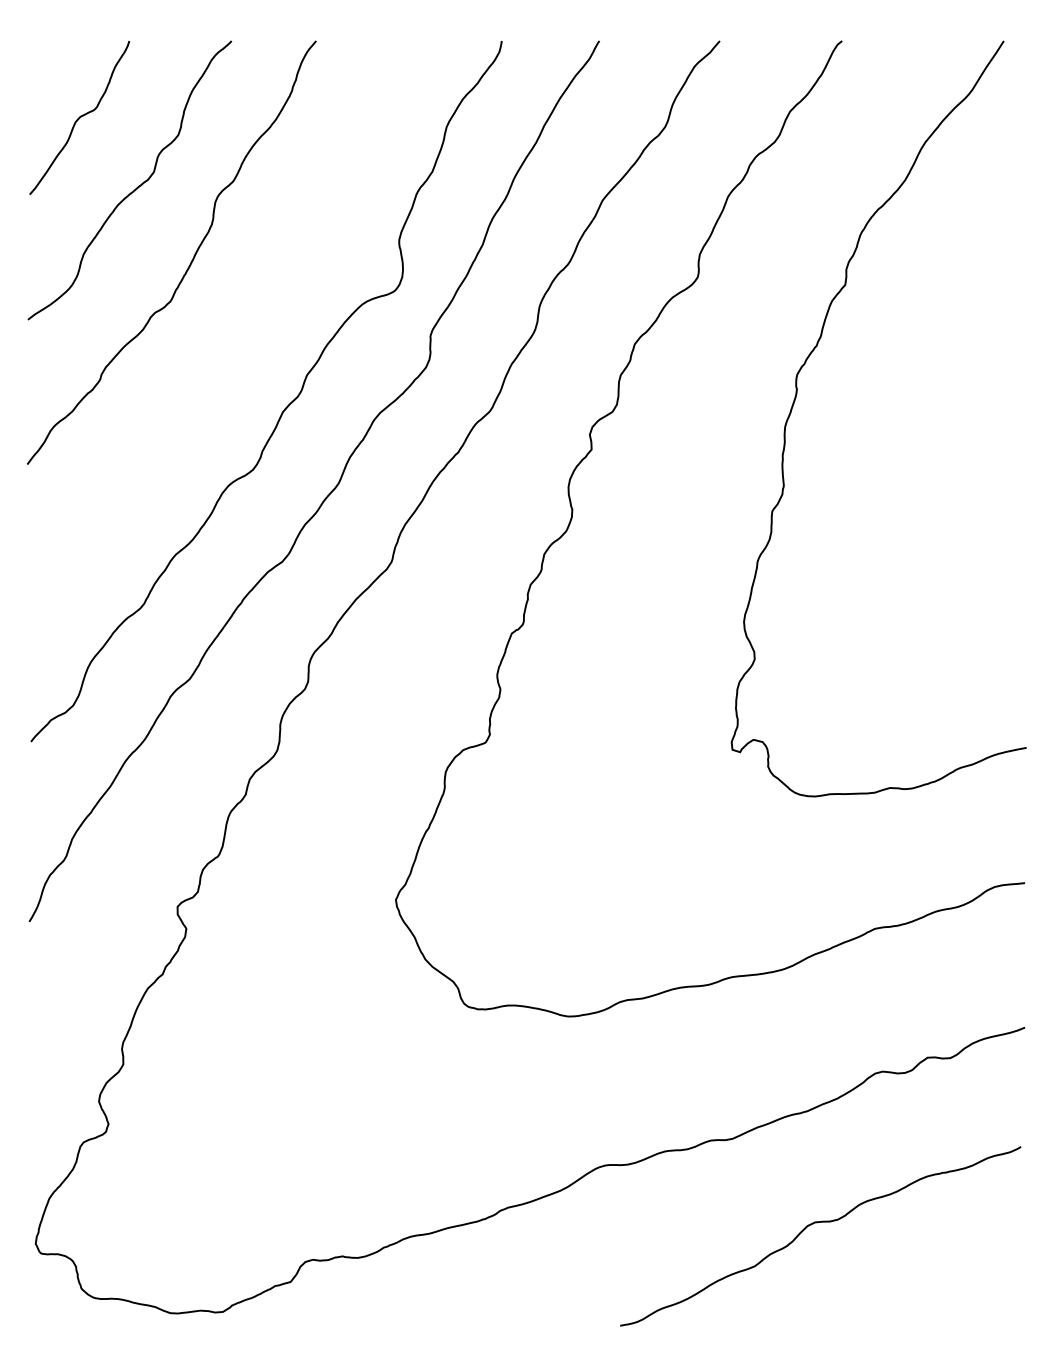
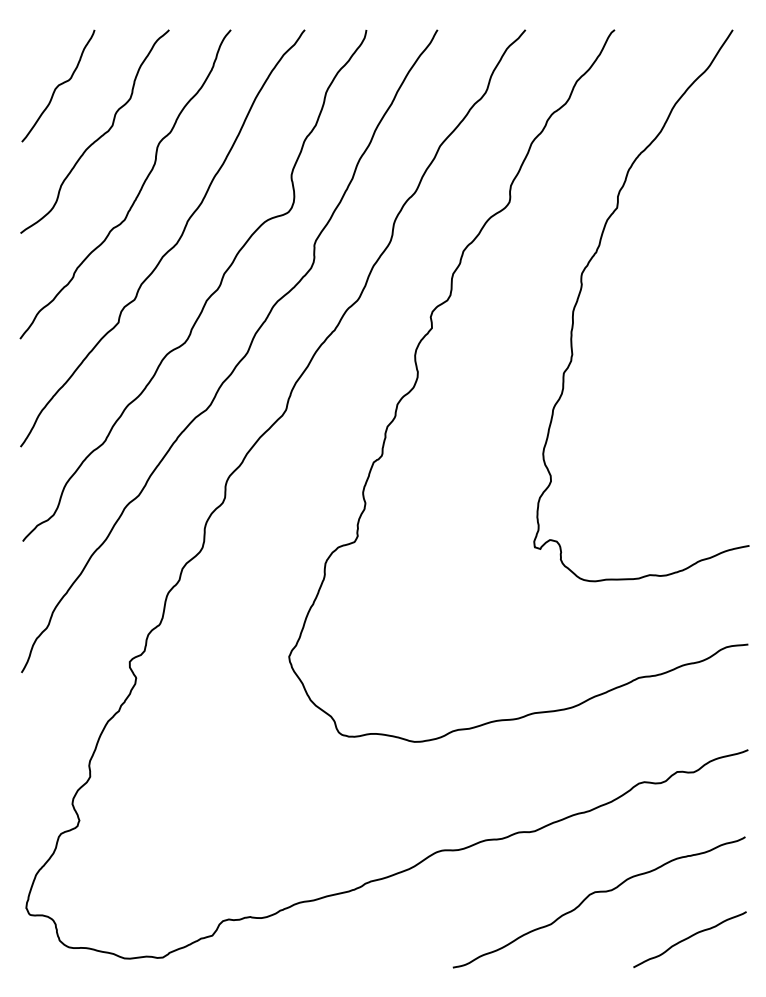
curve: (234, 339) -> (171, 247), added
curve: (944, 1285) -> (689, 938), added

